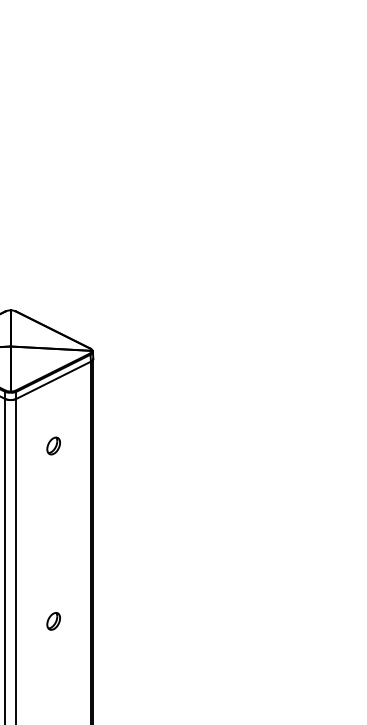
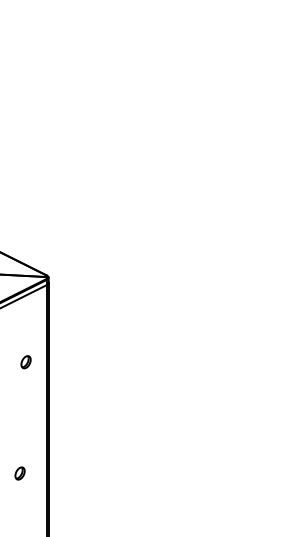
part: (52, 446) -> (25, 362), moved

